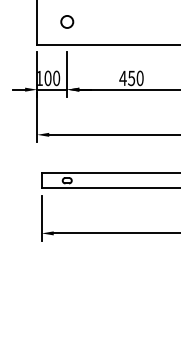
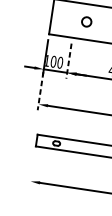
circle: (67, 21) -> (86, 21), moved
line: (67, 74) -> (69, 61), solid -> dashed
line: (37, 118) -> (40, 91), solid -> dashed
line: (41, 217) -> (32, 169), removed

